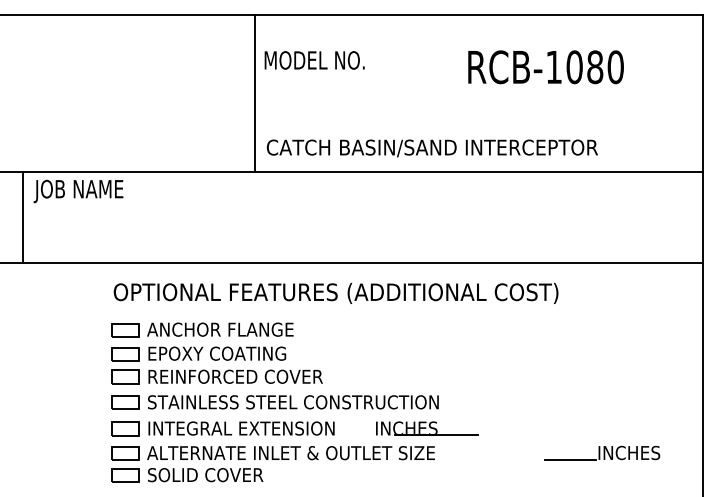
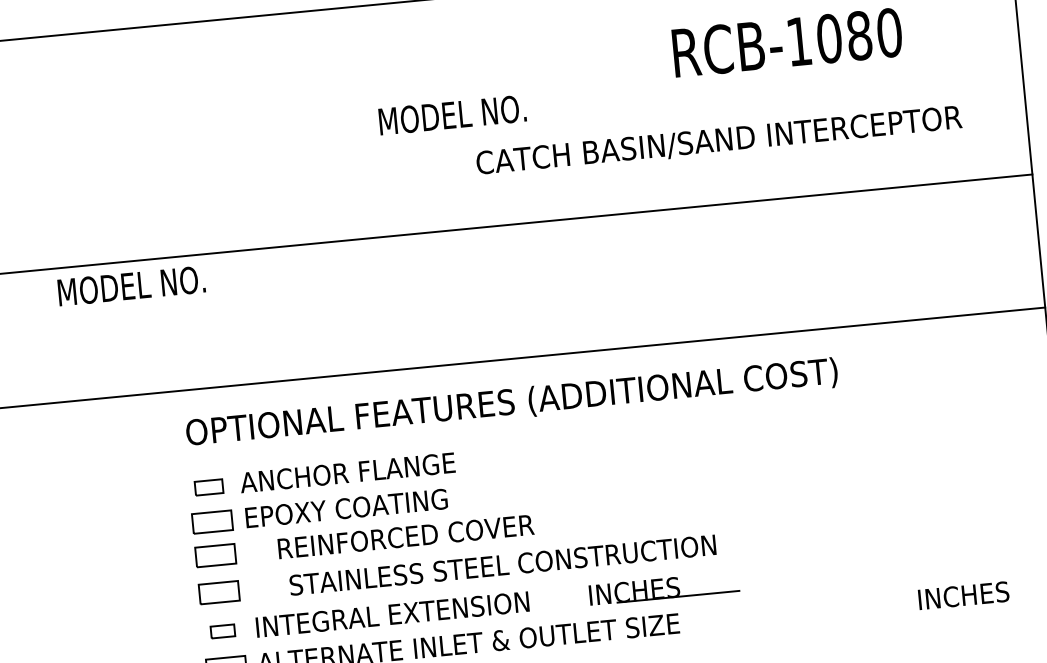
text: (314, 60) -> (452, 115), moved
line: (254, 93) -> (364, 122), removed
text: (431, 148) -> (717, 141), moved
text: (84, 191) -> (129, 289), JOB NAME -> MODEL NO.
line: (22, 217) -> (42, 336), removed
part: (125, 330) -> (208, 487), size x0.7
text: (235, 376) -> (405, 536), moved
text: (293, 402) -> (503, 565), moved
part: (125, 428) -> (222, 630), size x0.6
line: (569, 459) -> (877, 613), removed

